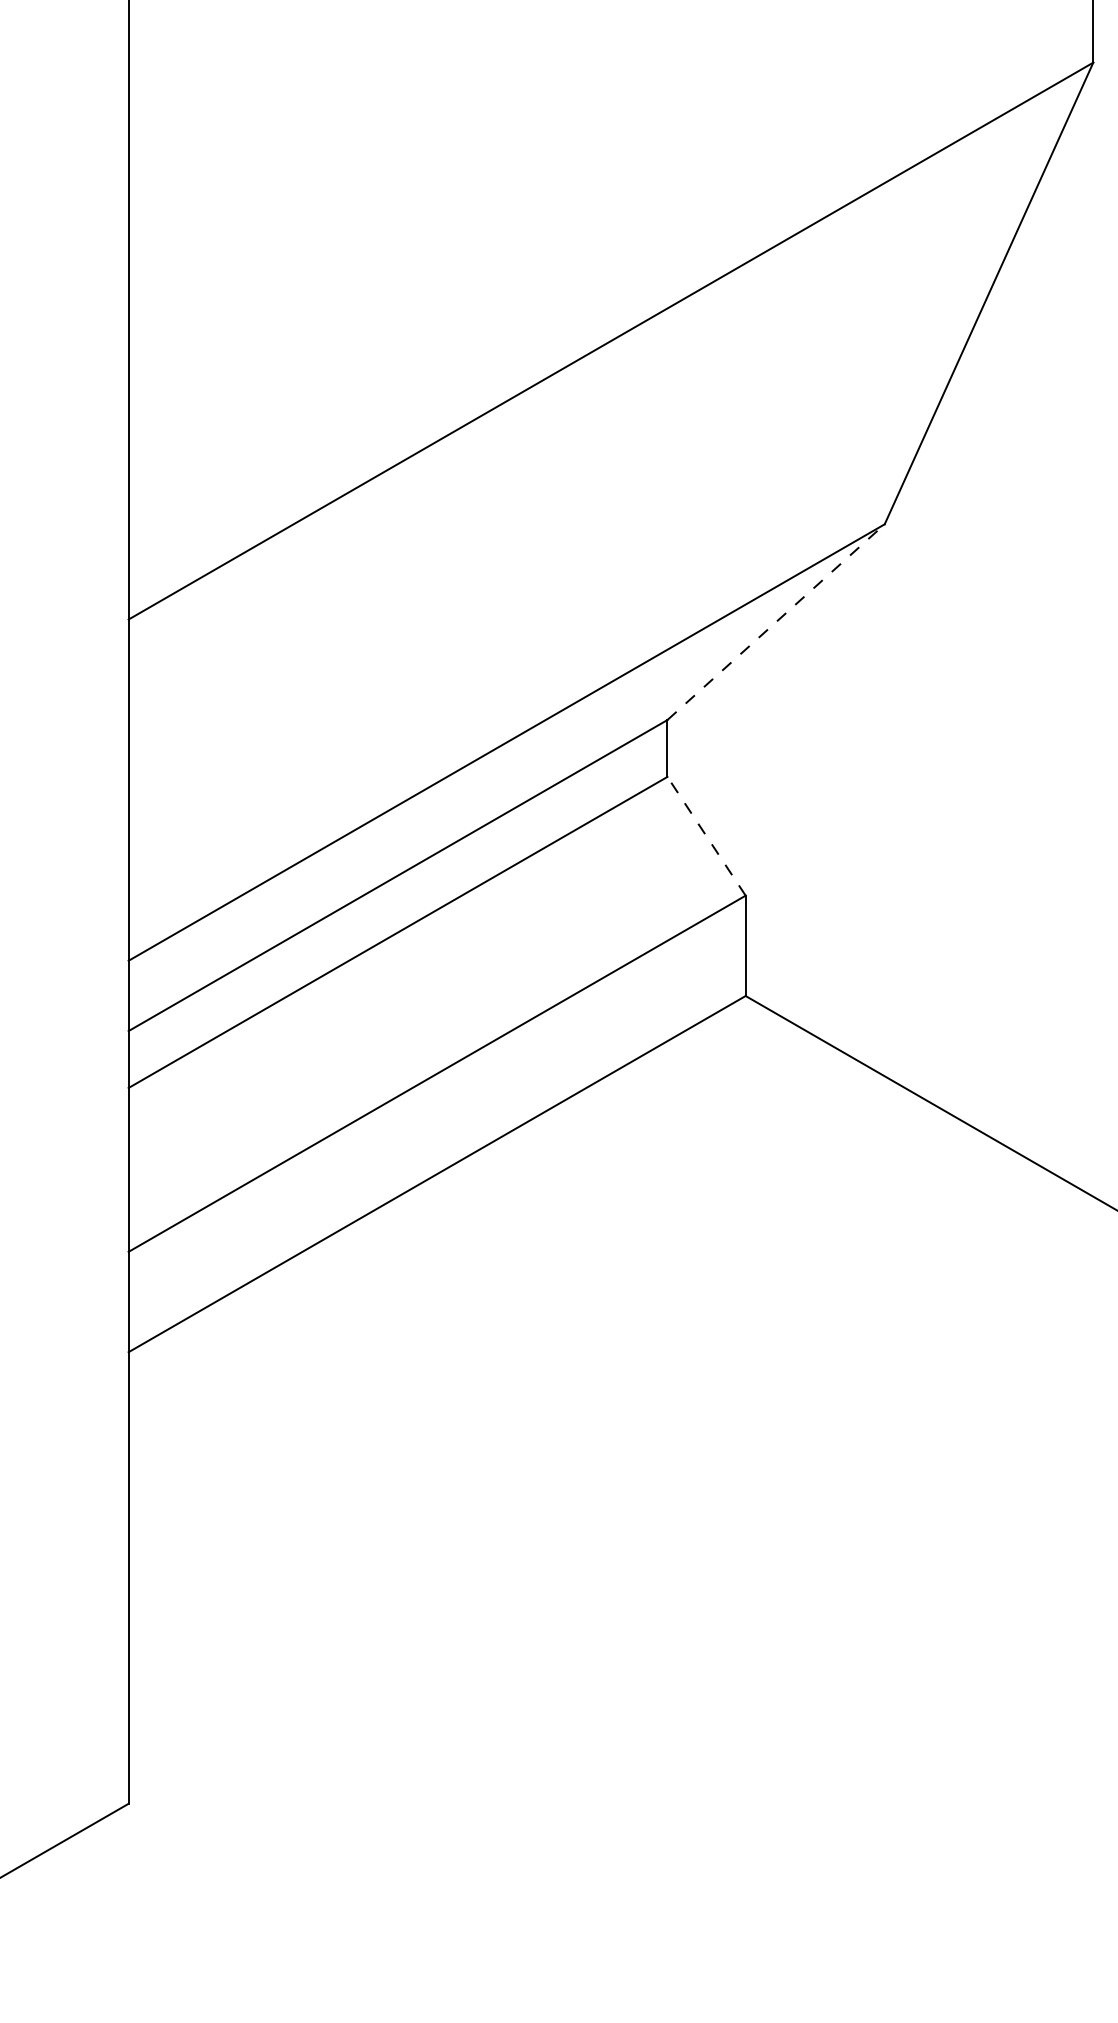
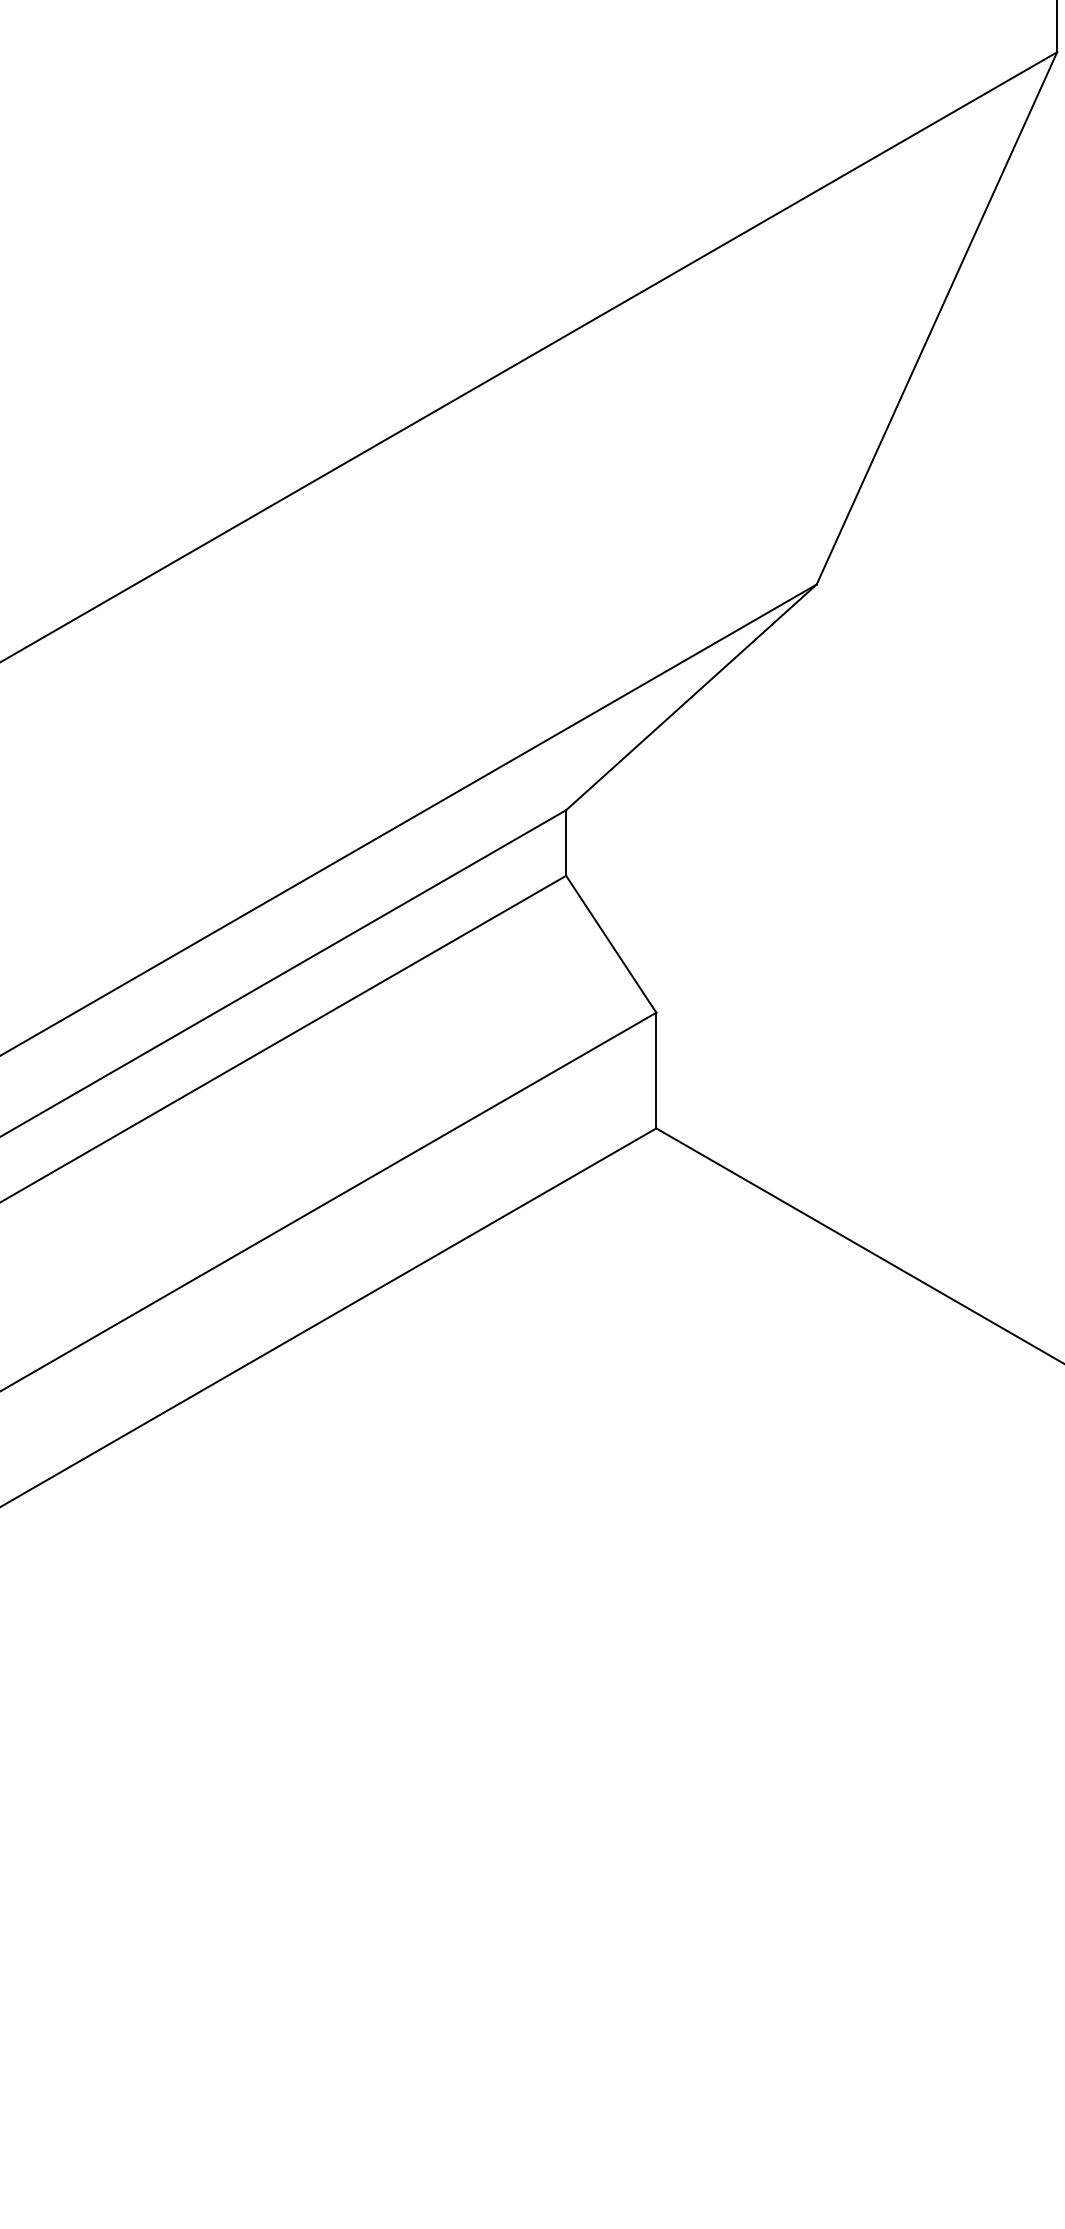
line: (776, 621) -> (691, 696), dashed -> solid
line: (706, 835) -> (611, 943), dashed -> solid

